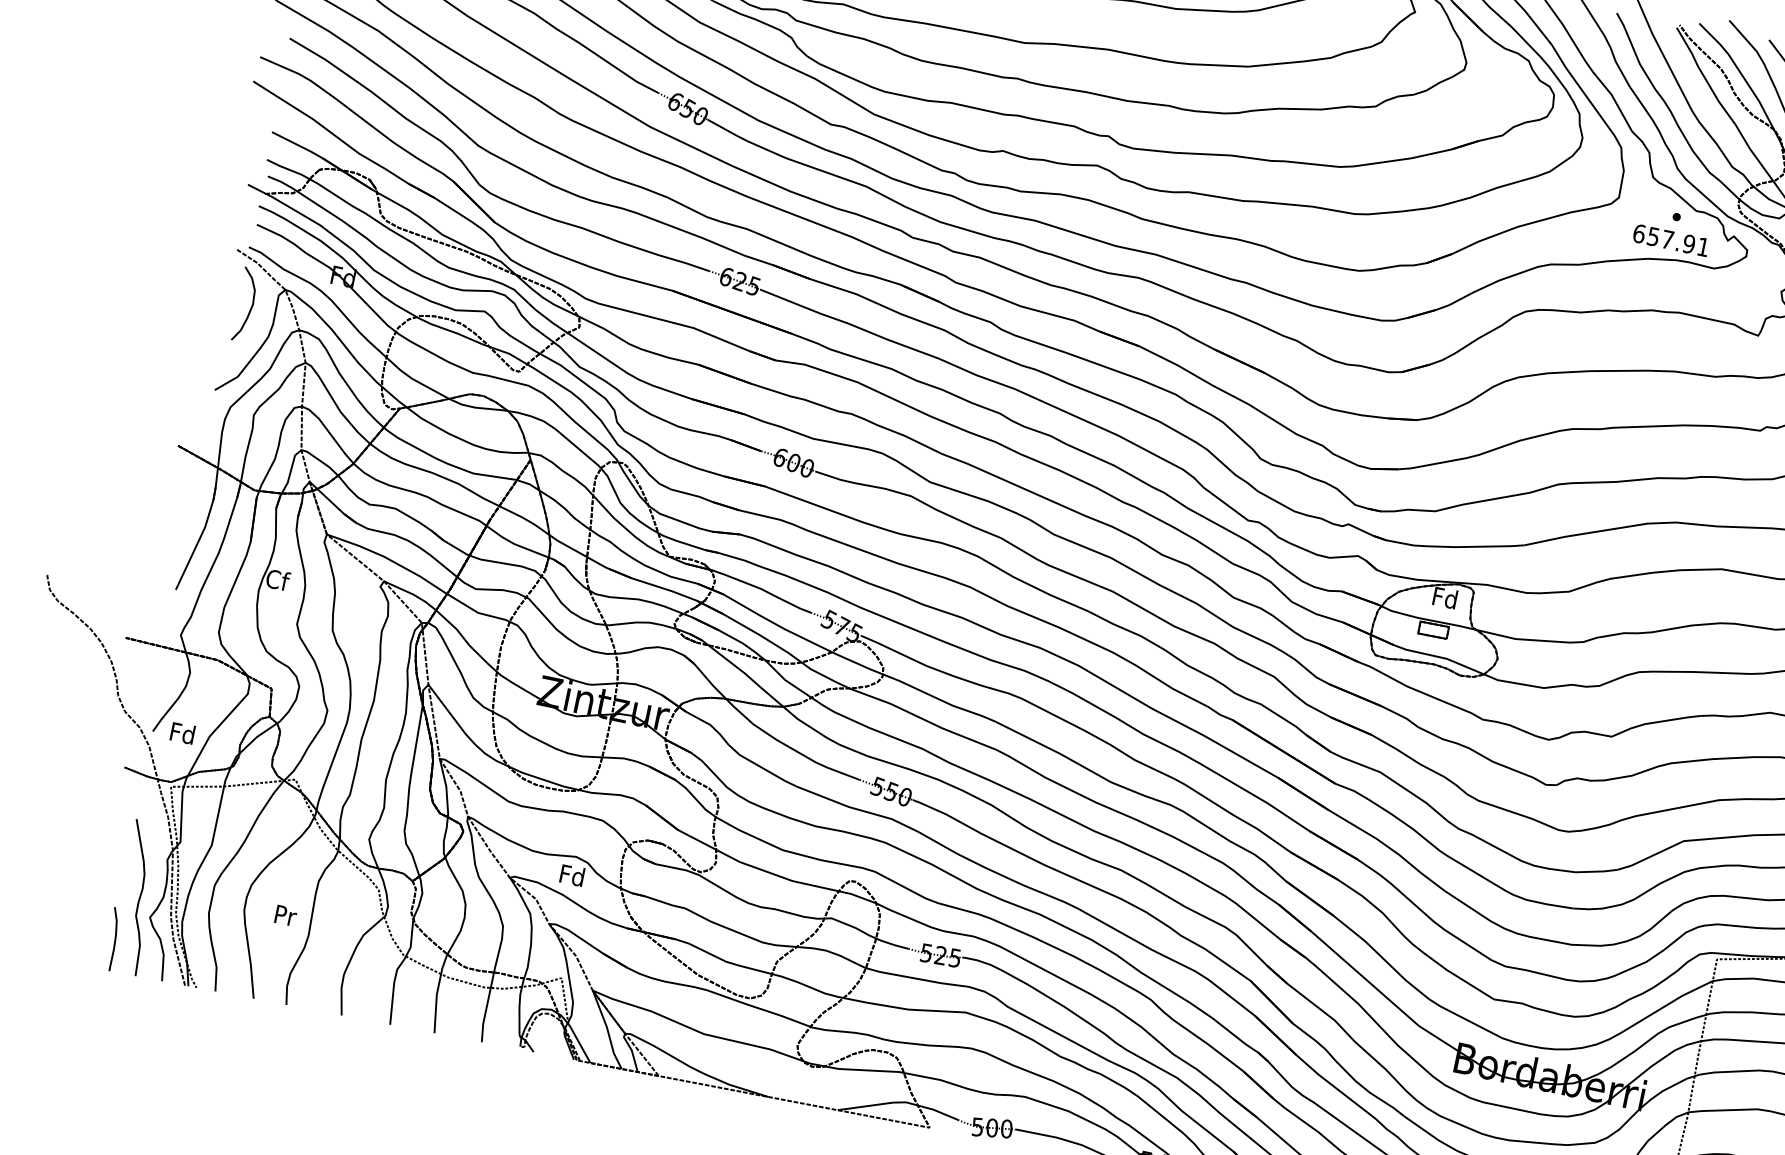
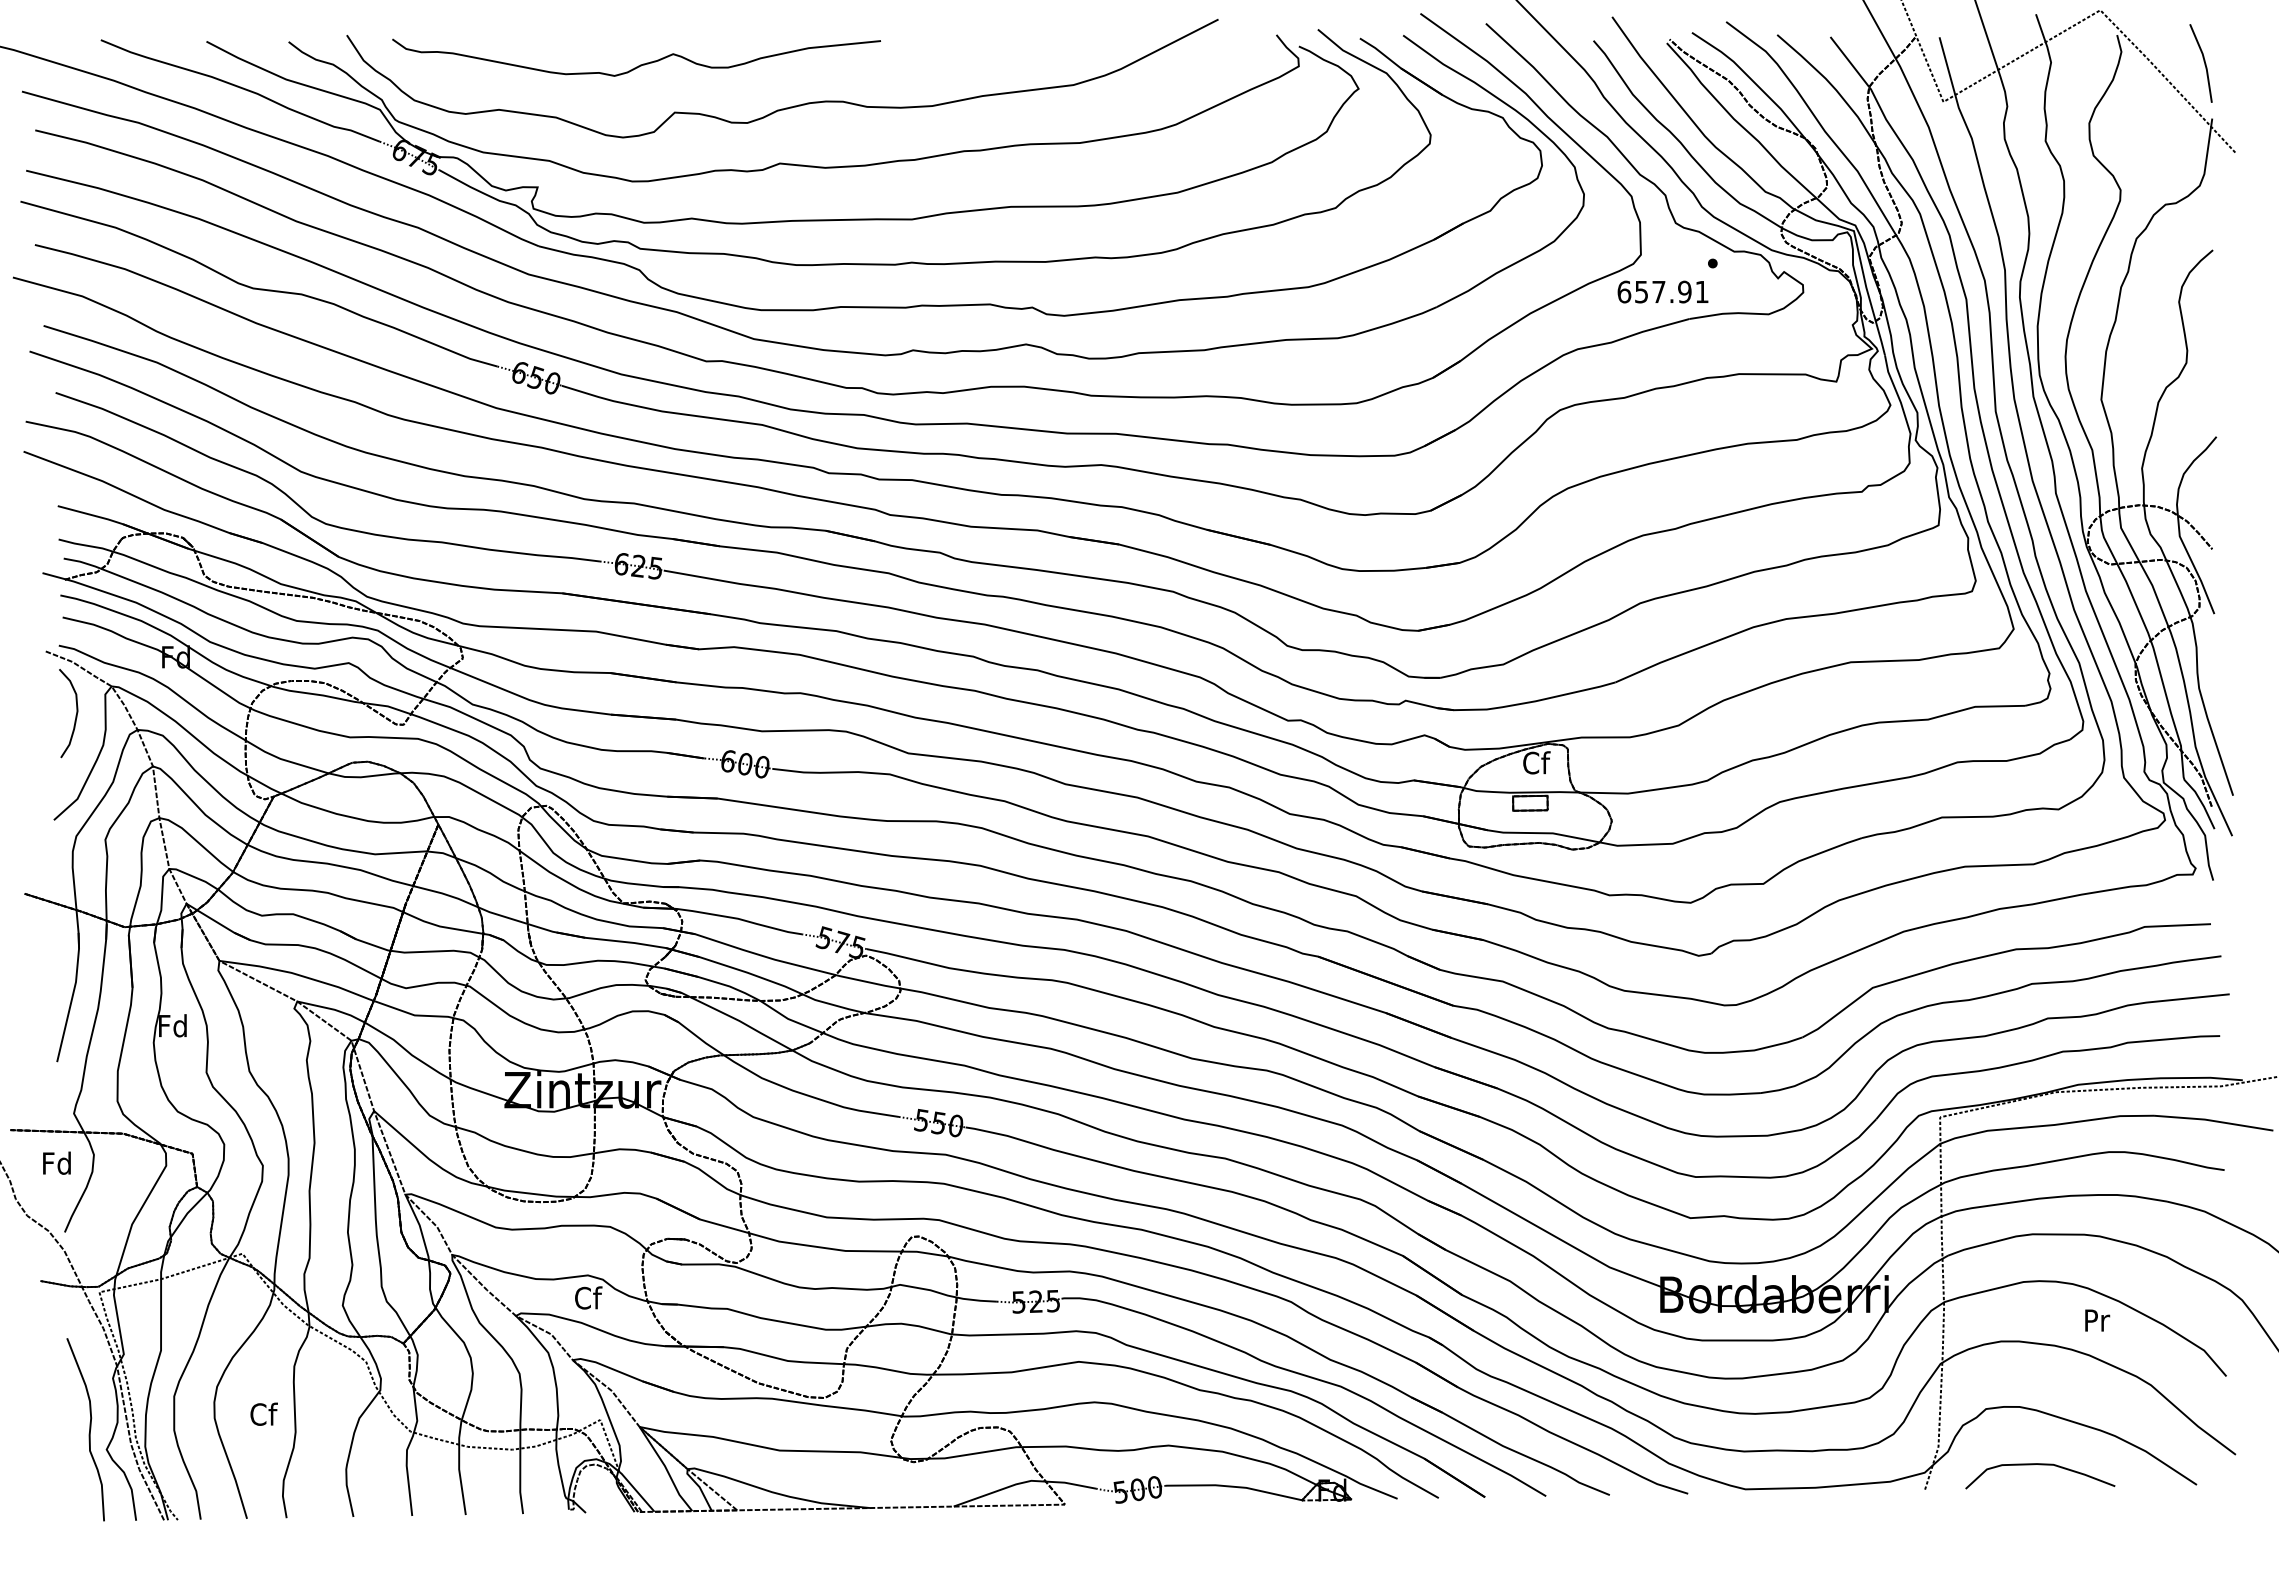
text: (1670, 239) -> (1662, 291), moved
text: (277, 579) -> (173, 1025), Cf -> Fd
text: (1445, 597) -> (1536, 762), Fd -> Cf
text: (182, 732) -> (56, 1162), moved
text: (572, 875) -> (588, 1297), Fd -> Cf
text: (285, 914) -> (263, 1413), Pr -> Cf
line: (114, 939) -> (70, 1483), removed

